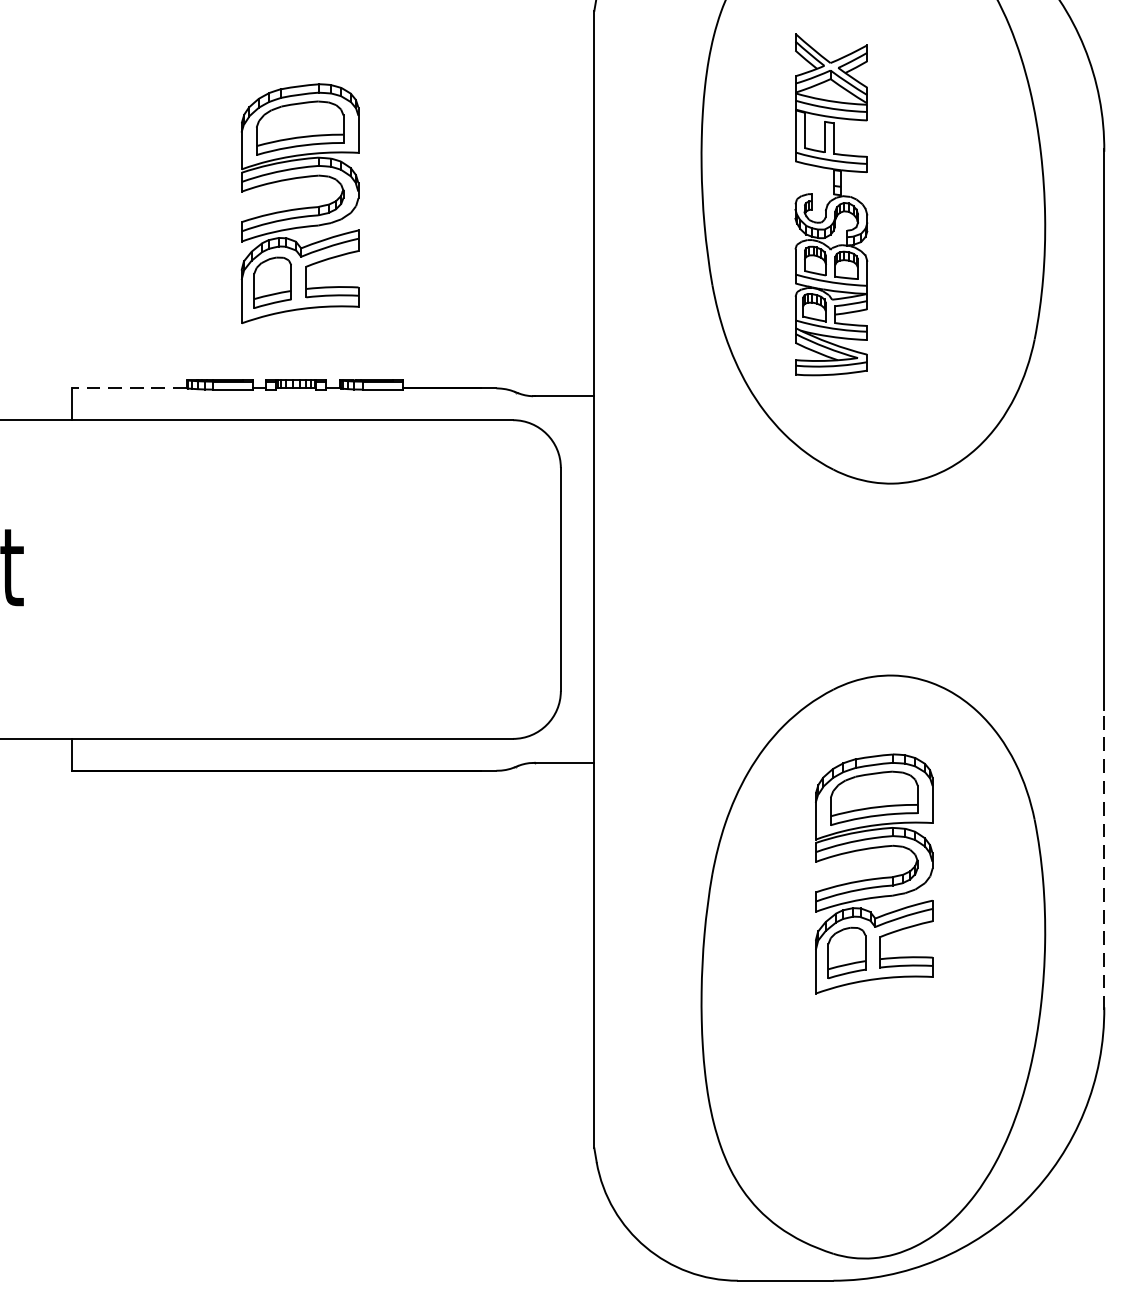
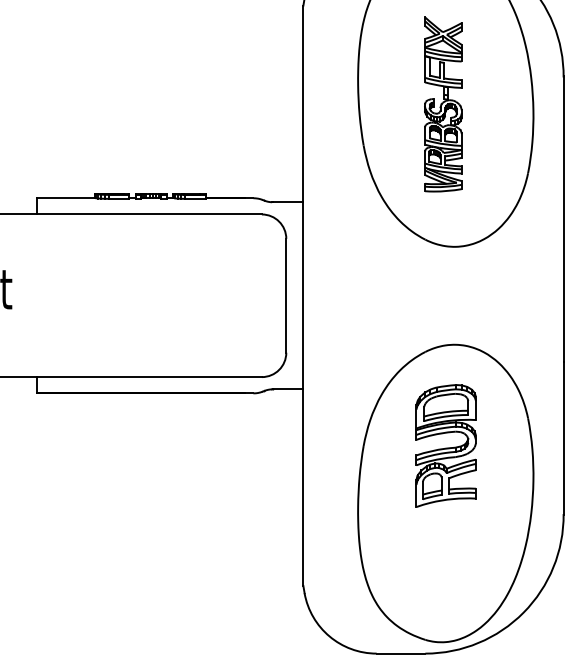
part: (298, 202) -> (152, 103), removed
part: (831, 204) -> (443, 104), moved
line: (128, 388) -> (65, 198), dashed -> solid
line: (1104, 859) -> (563, 438), dashed -> solid

